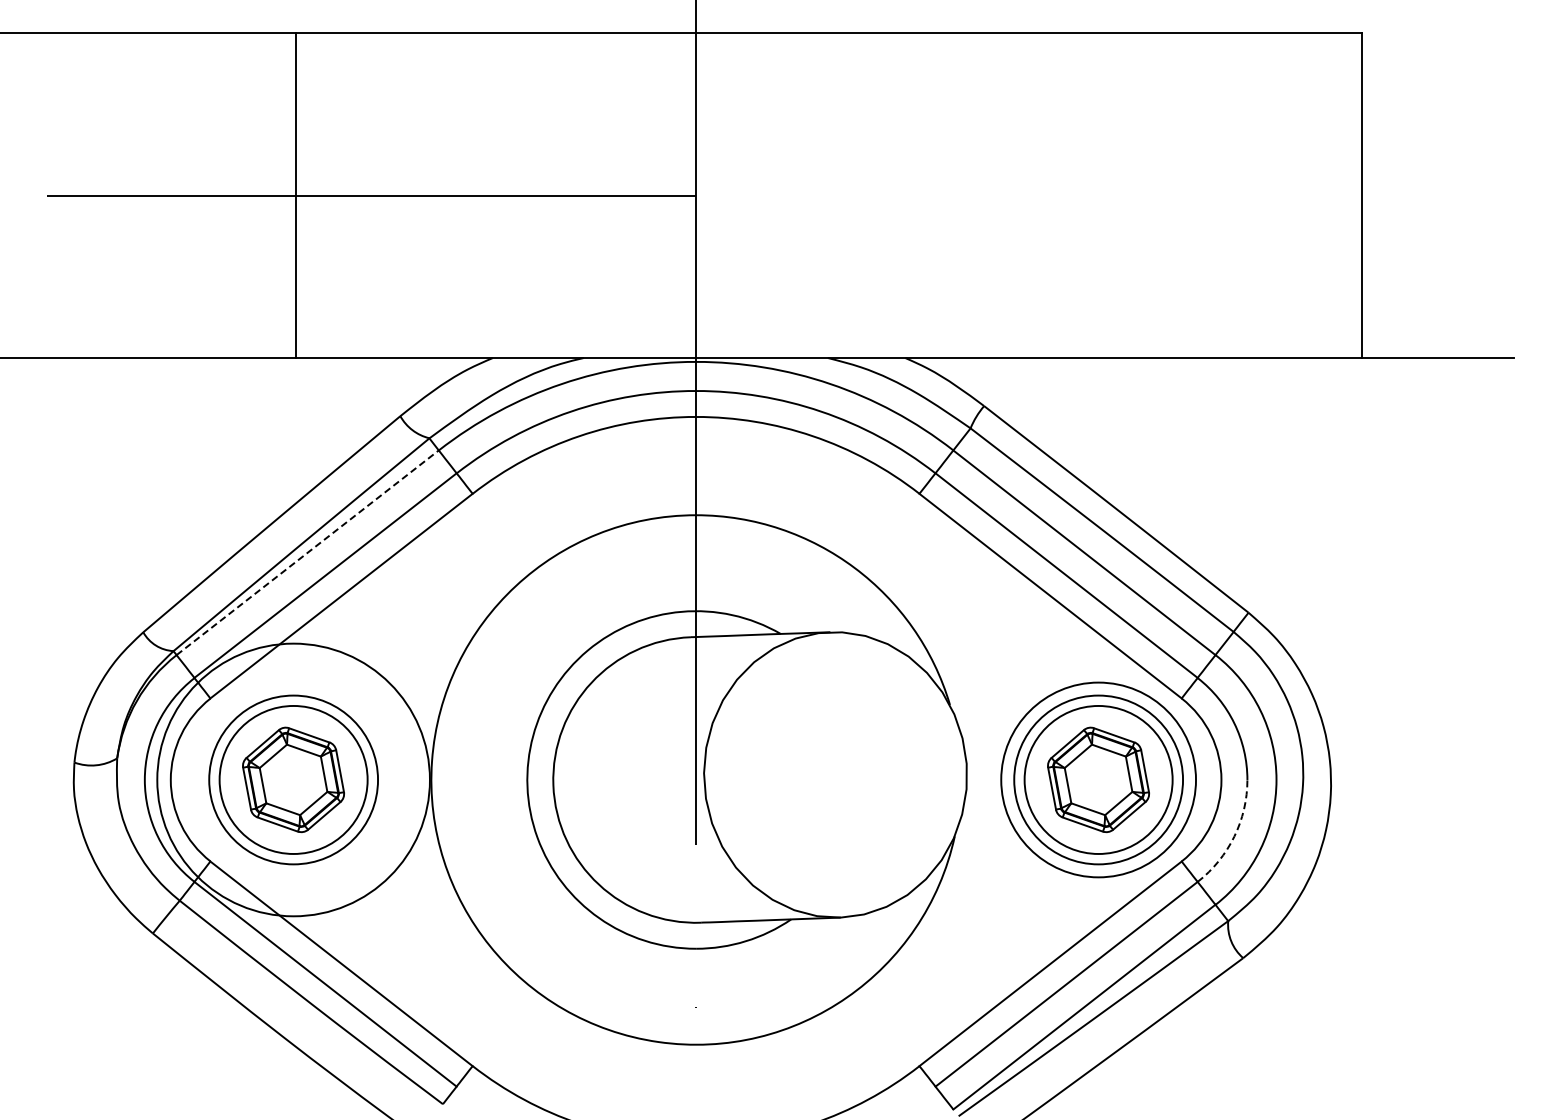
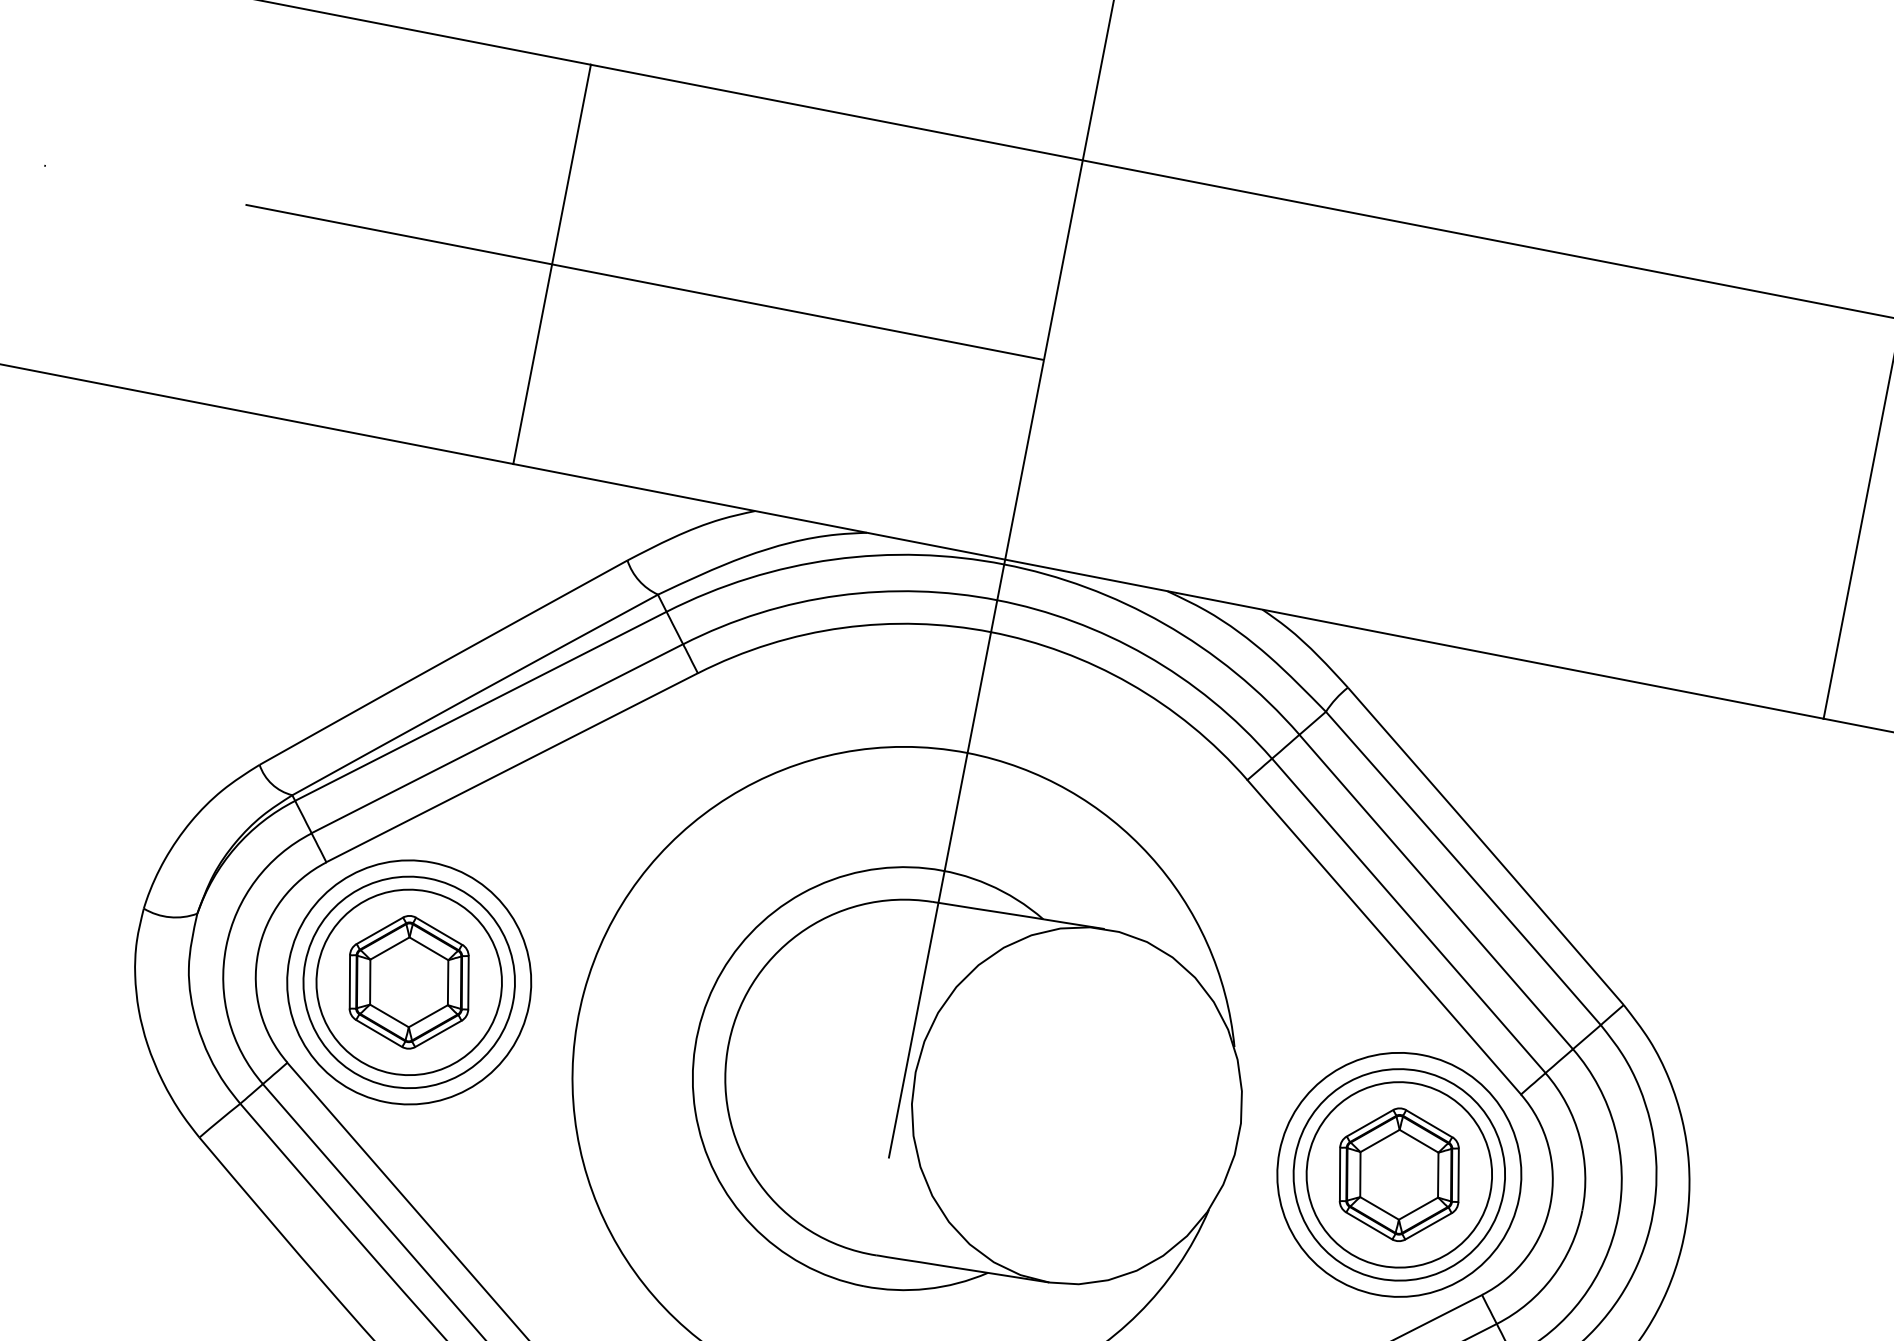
line: (308, 552) -> (481, 706), dashed -> solid
circle: (293, 779) -> (409, 981), size x0.71
arc: (1234, 836) -> (1552, 1276), dashed -> solid

